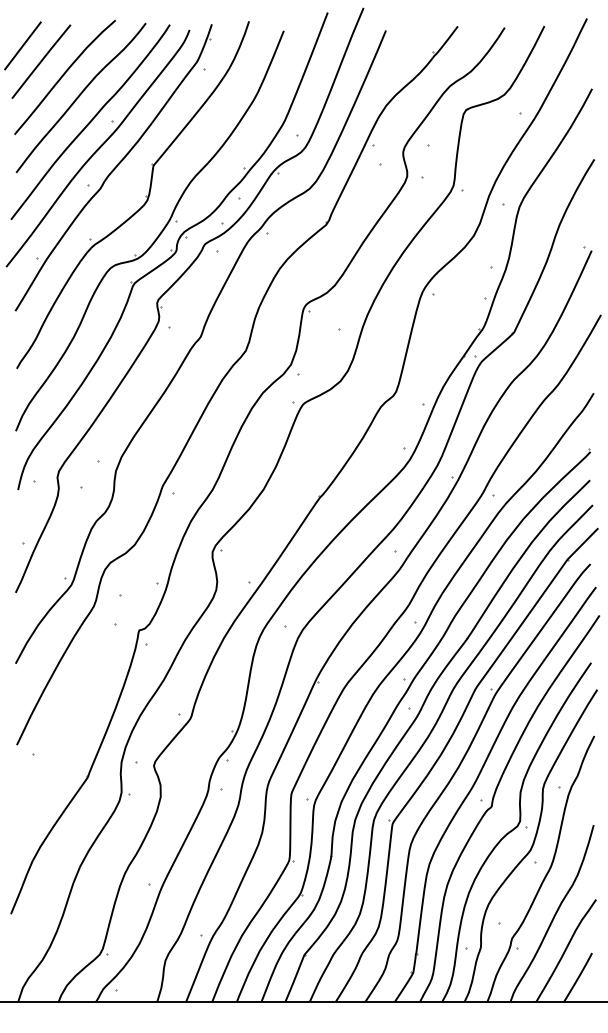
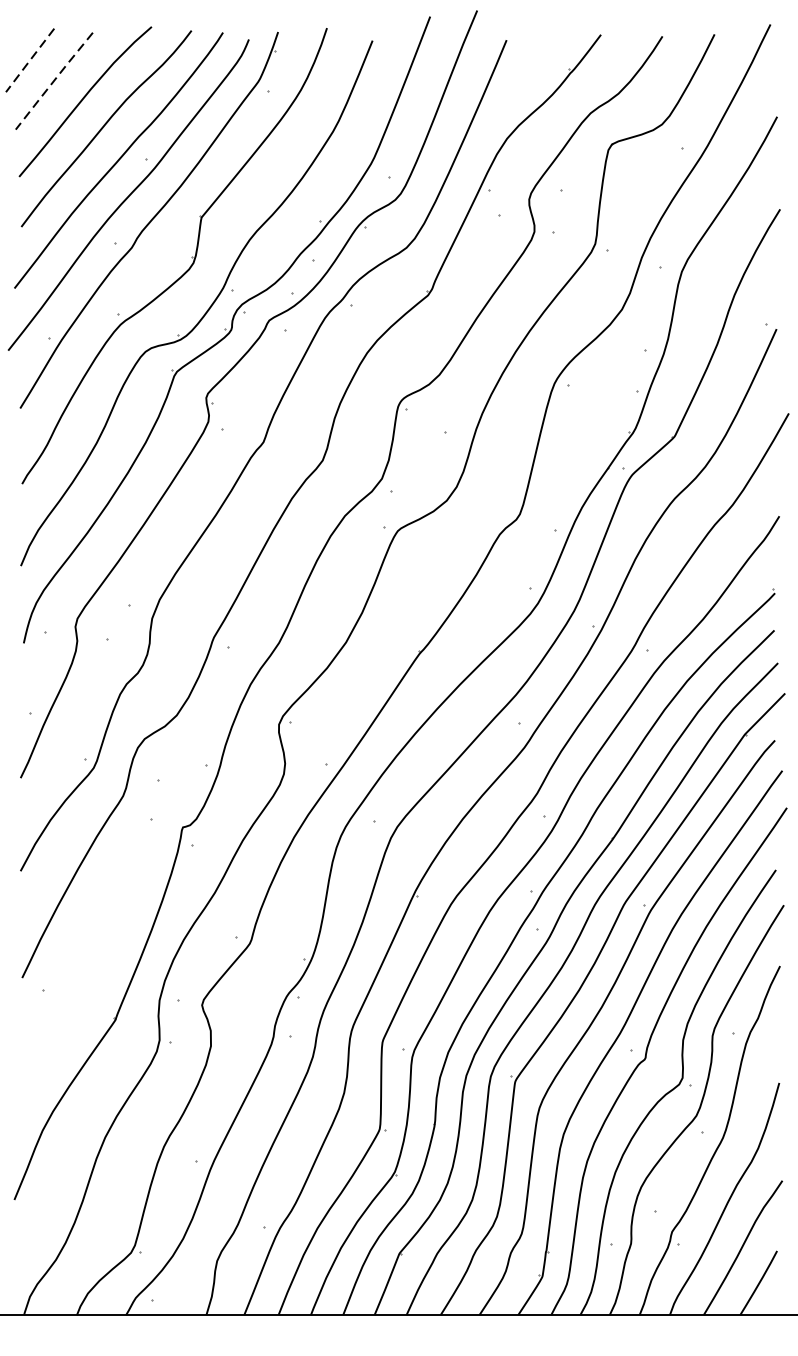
line: (22, 46) -> (29, 61), solid -> dashed
line: (41, 61) -> (54, 80), solid -> dashed

